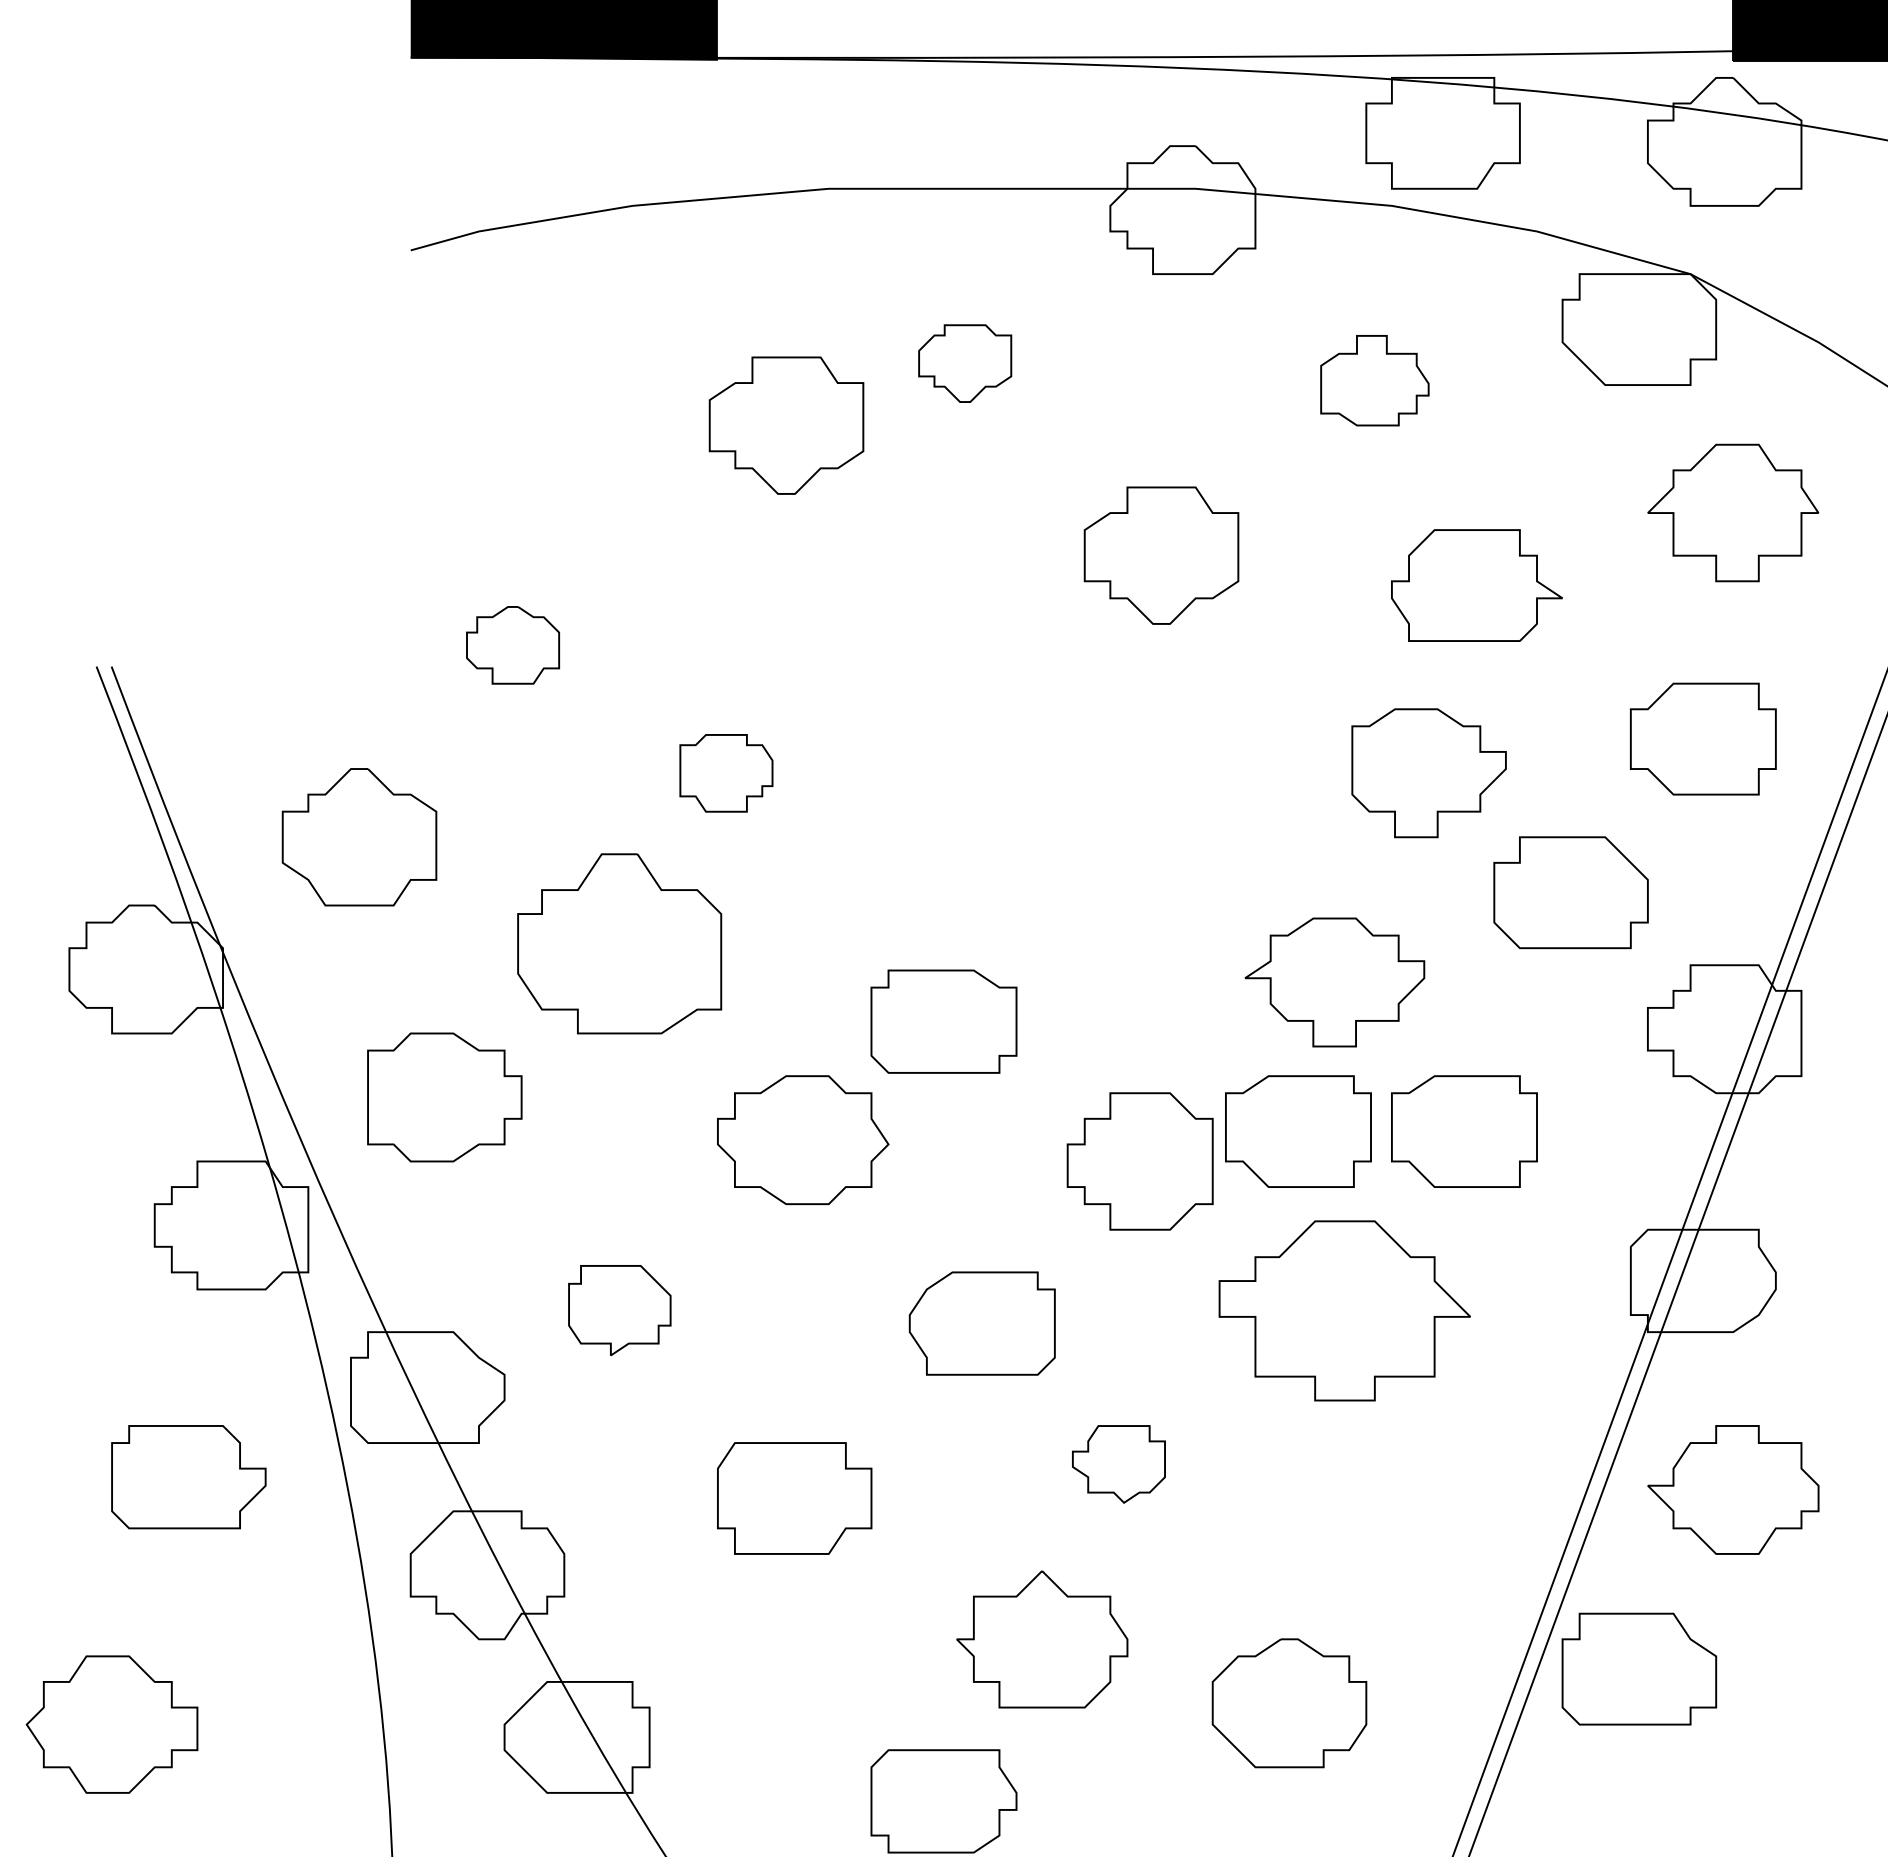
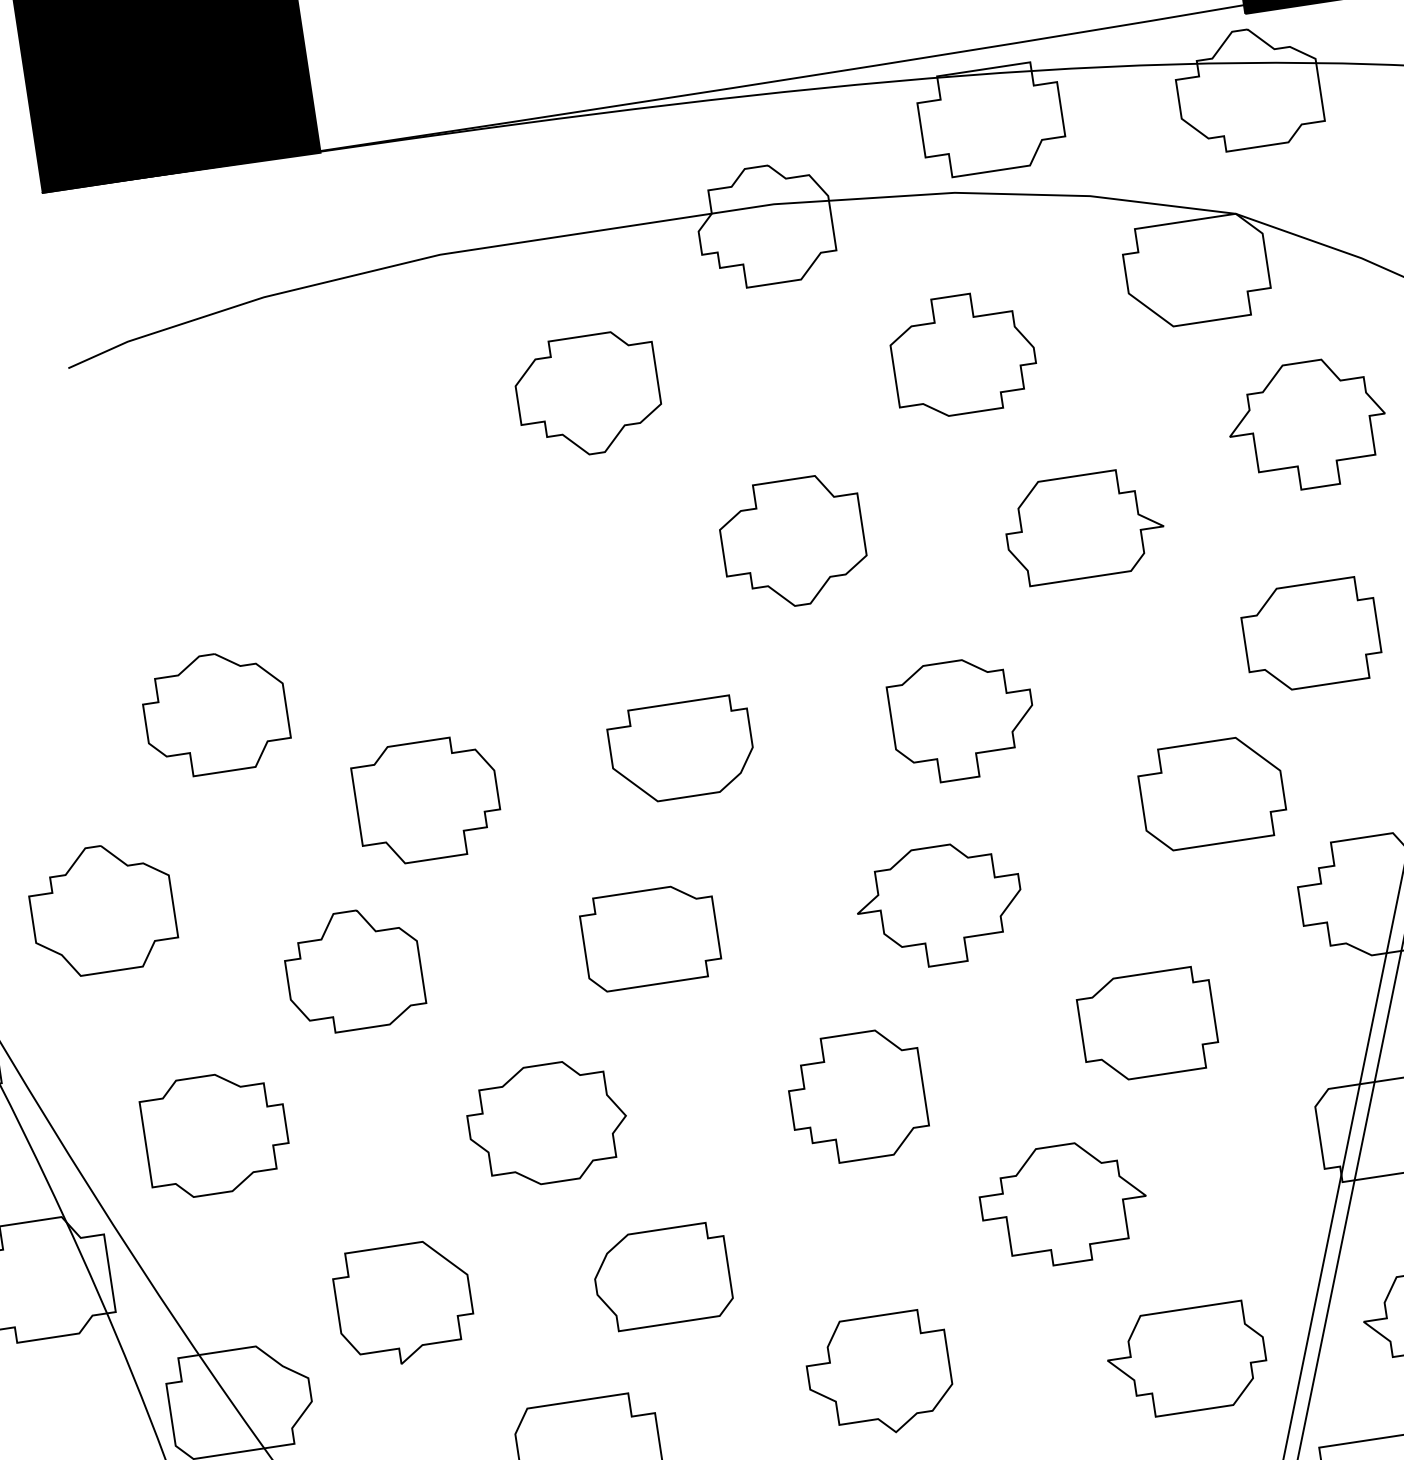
part: (964, 363) -> (587, 395), size x1.67
part: (1374, 380) -> (962, 354), size x1.43
part: (786, 425) -> (434, 475), removed
part: (512, 645) -> (215, 713), size x1.67
part: (1007, 760) -> (681, 750), added
part: (726, 773) -> (427, 800), size x1.67
part: (1428, 773) -> (962, 719), moved
part: (619, 943) -> (353, 970), size x0.71
part: (1334, 982) -> (939, 905), moved
part: (943, 1021) -> (650, 937), moved
part: (1298, 1131) -> (997, 1047), removed
part: (619, 1310) -> (404, 1303), size x1.43
part: (1344, 1310) -> (1063, 1204), size x0.71
part: (981, 1323) -> (661, 1277), moved
part: (1118, 1464) -> (879, 1375), size x1.67
part: (1451, 1498) -> (1186, 1360), added

